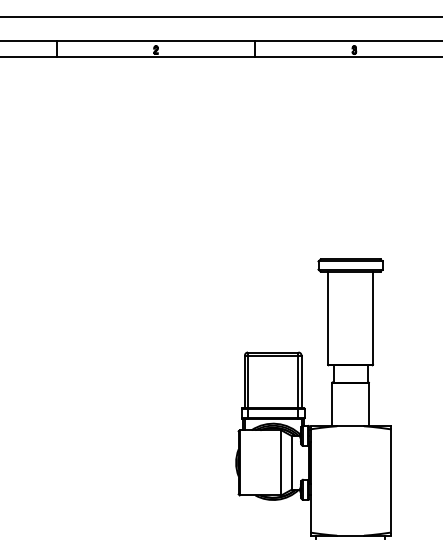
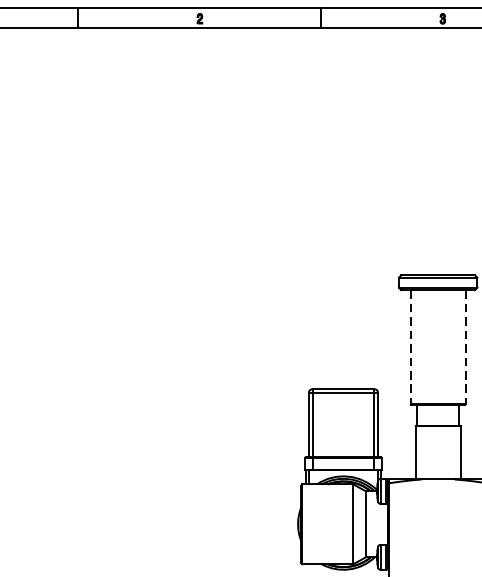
line: (328, 318) -> (411, 347), solid -> dashed
line: (372, 318) -> (465, 347), solid -> dashed

